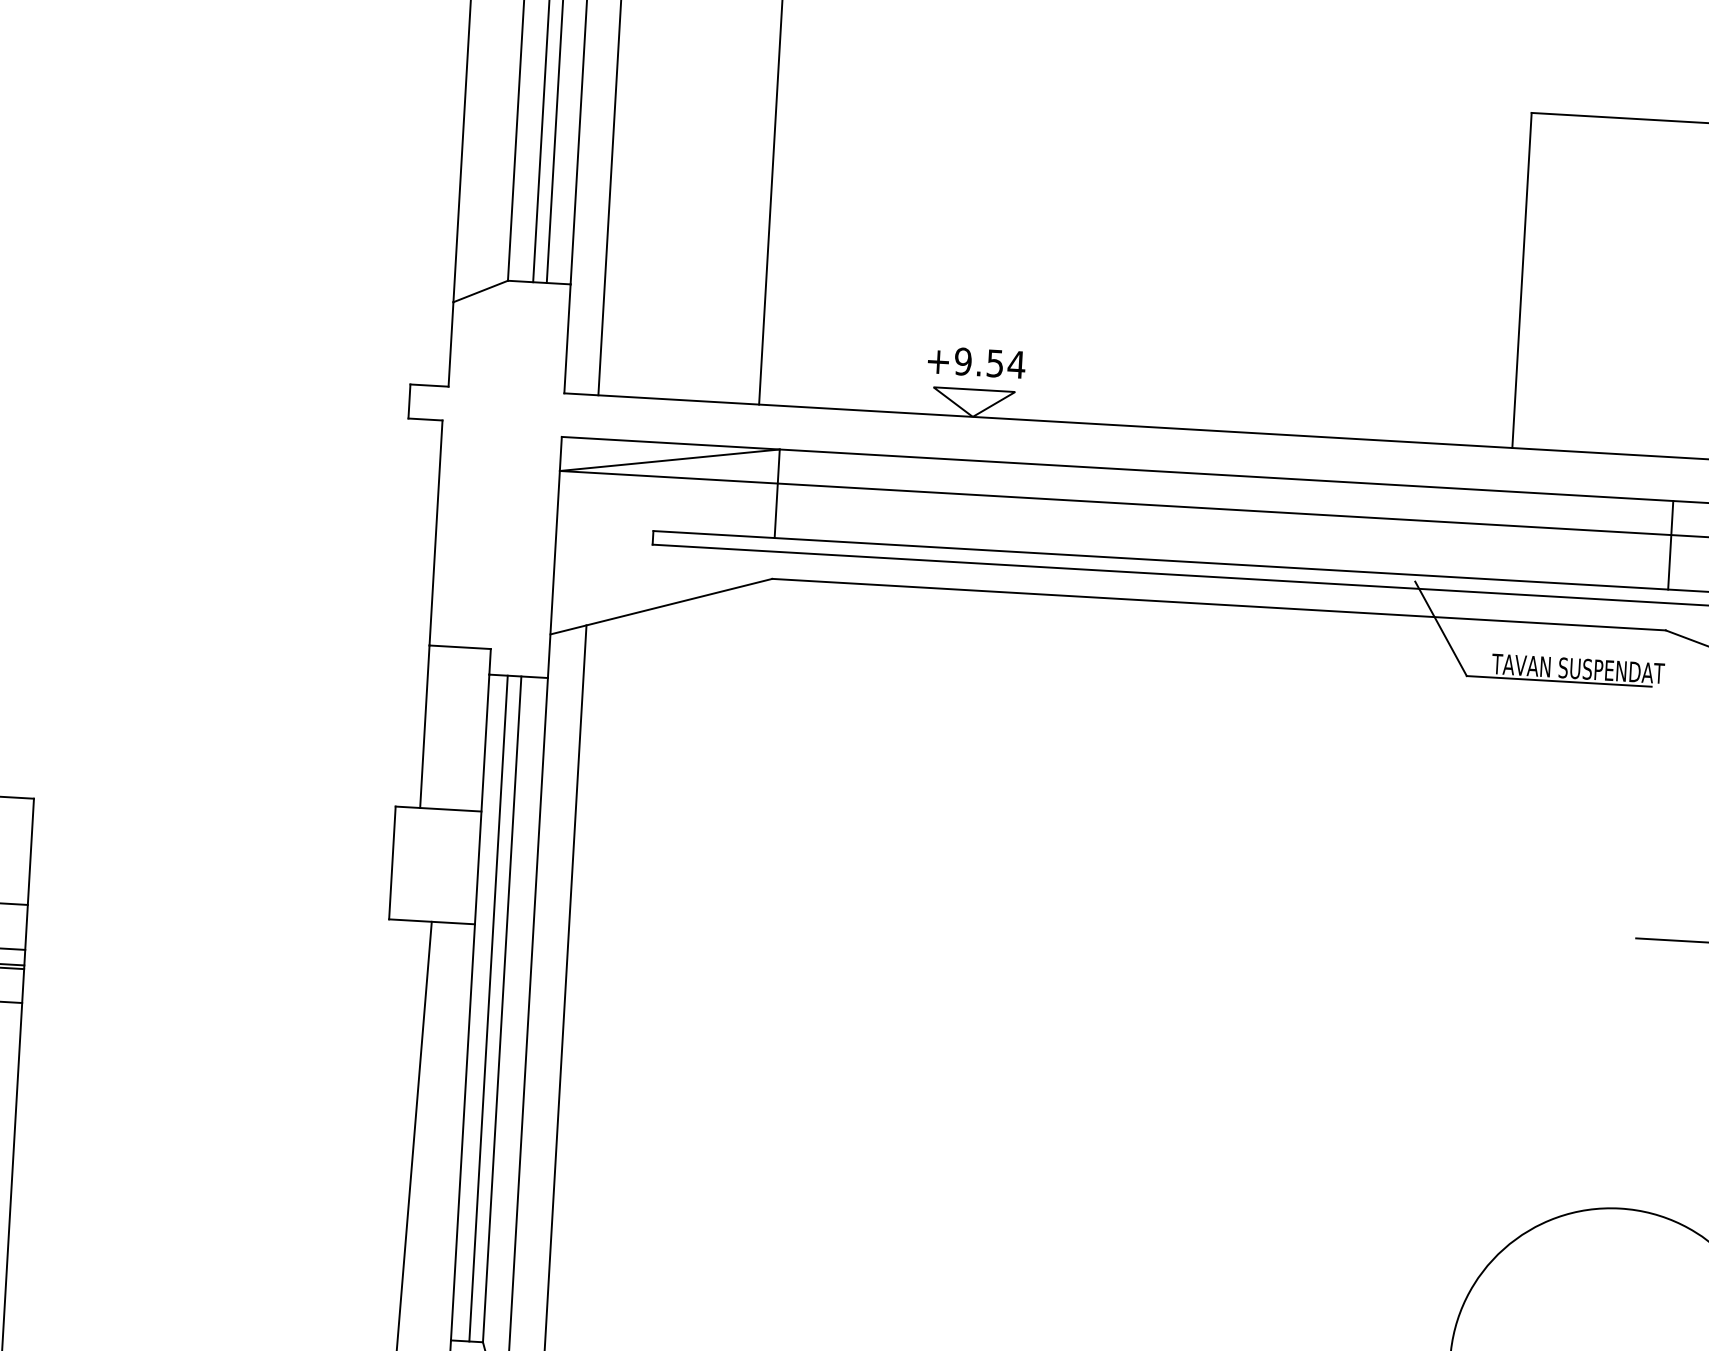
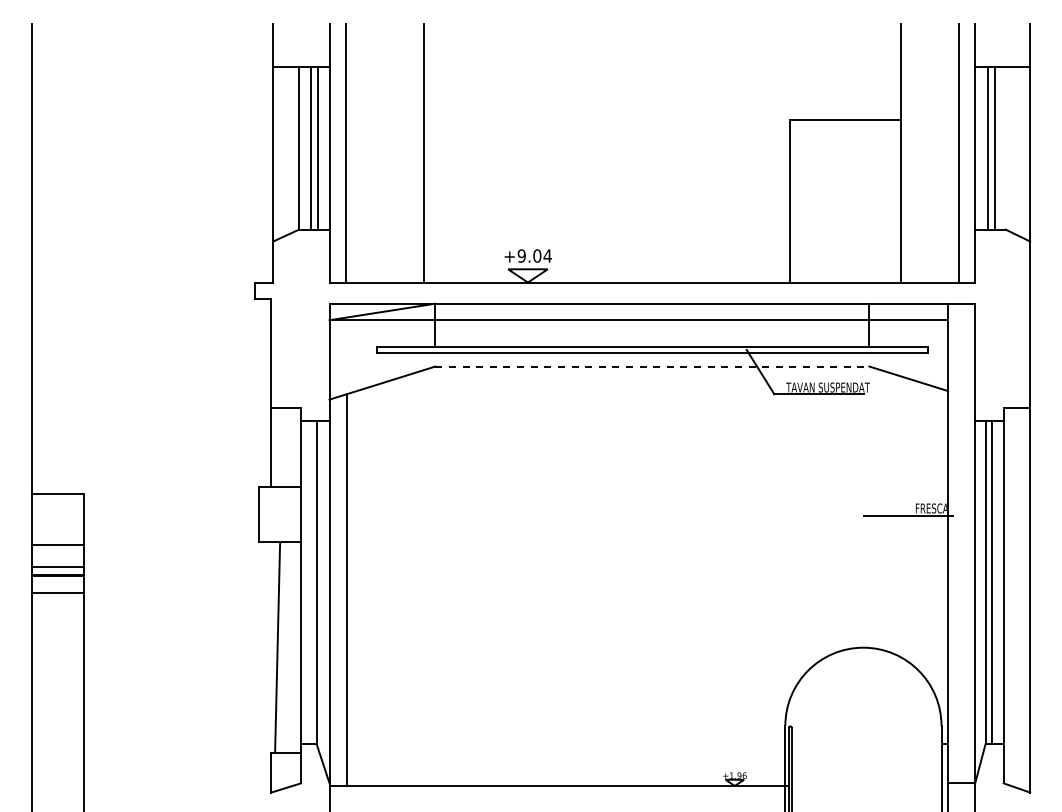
text: (995, 362) -> (537, 255), +9.54 -> +9.04
line: (1219, 604) -> (652, 366), solid -> dashed
line: (489, 1008) -> (310, 582), removed

